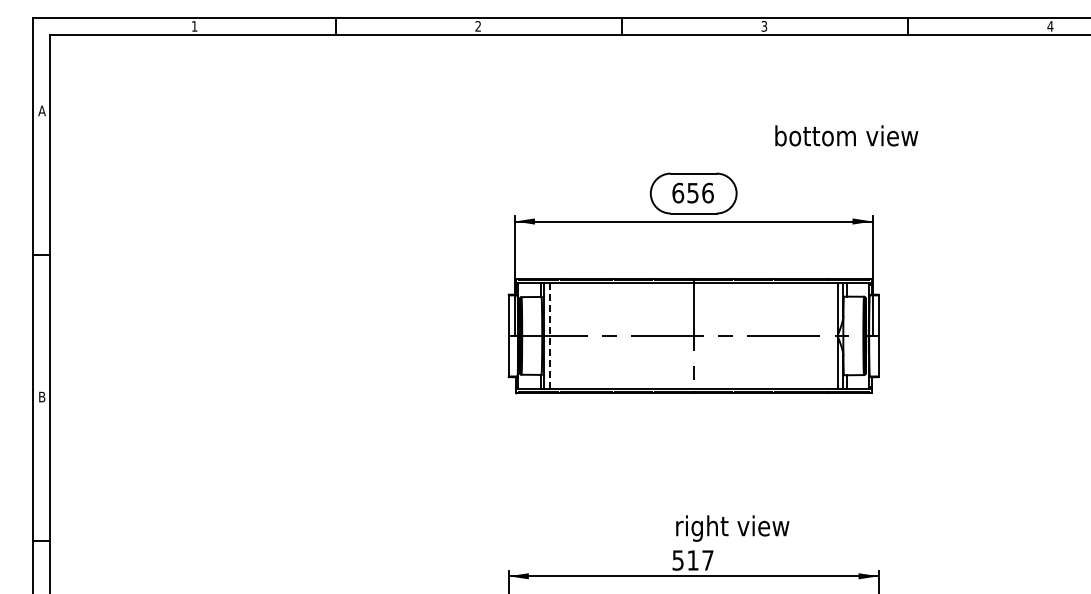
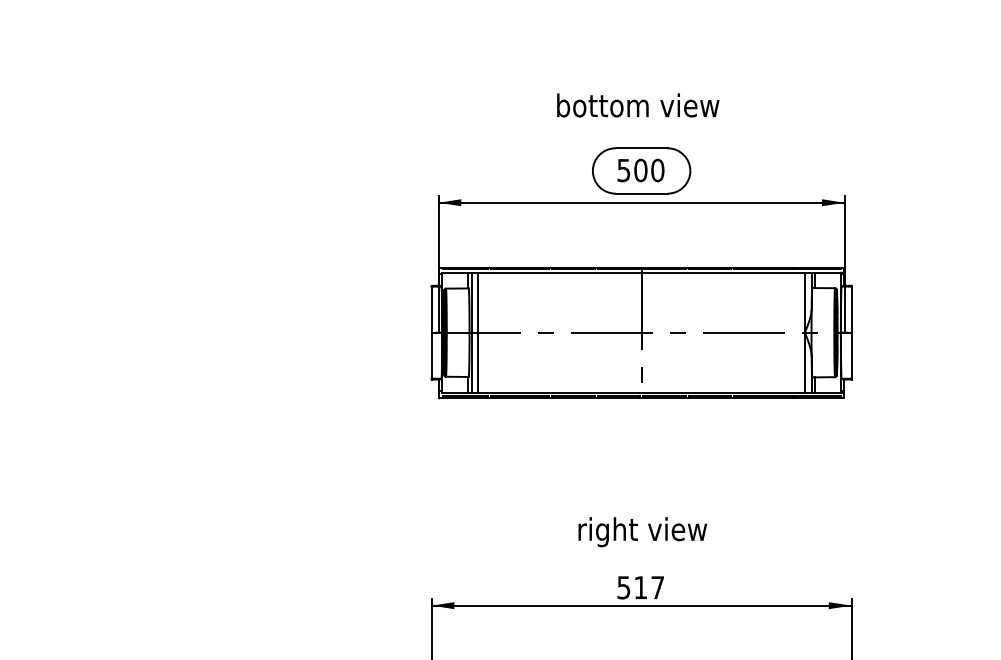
text: (846, 135) -> (637, 105), moved
text: (692, 192) -> (640, 169), 656 -> 500
line: (549, 335) -> (477, 332), dashed -> solid
text: (732, 528) -> (642, 532), moved

